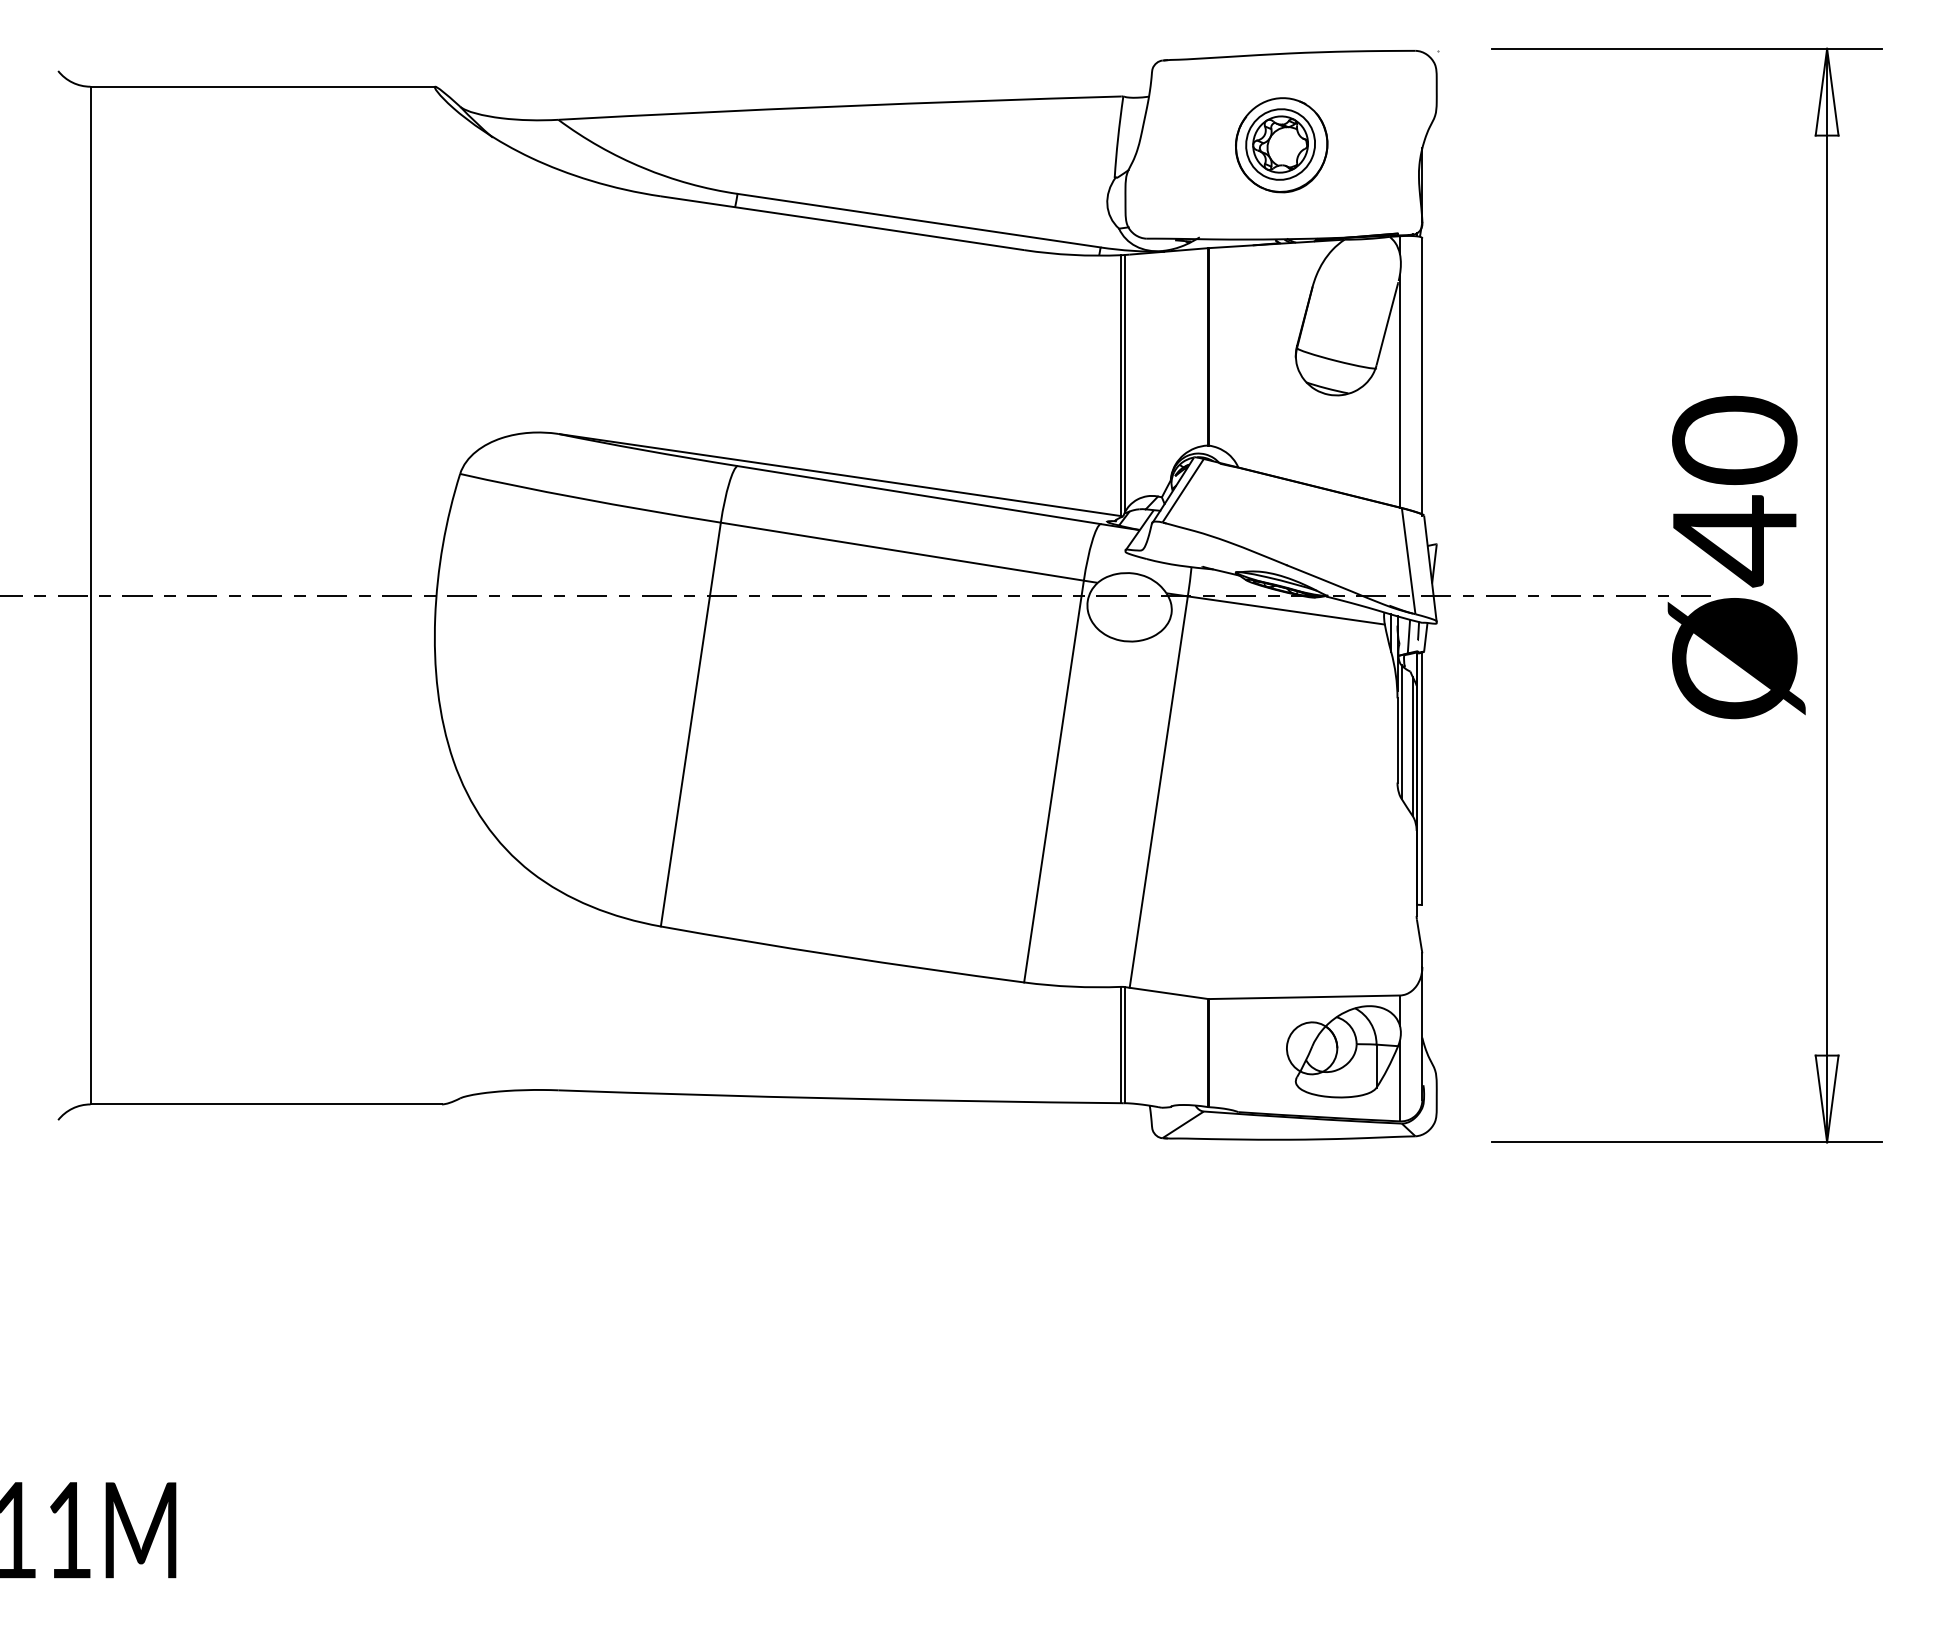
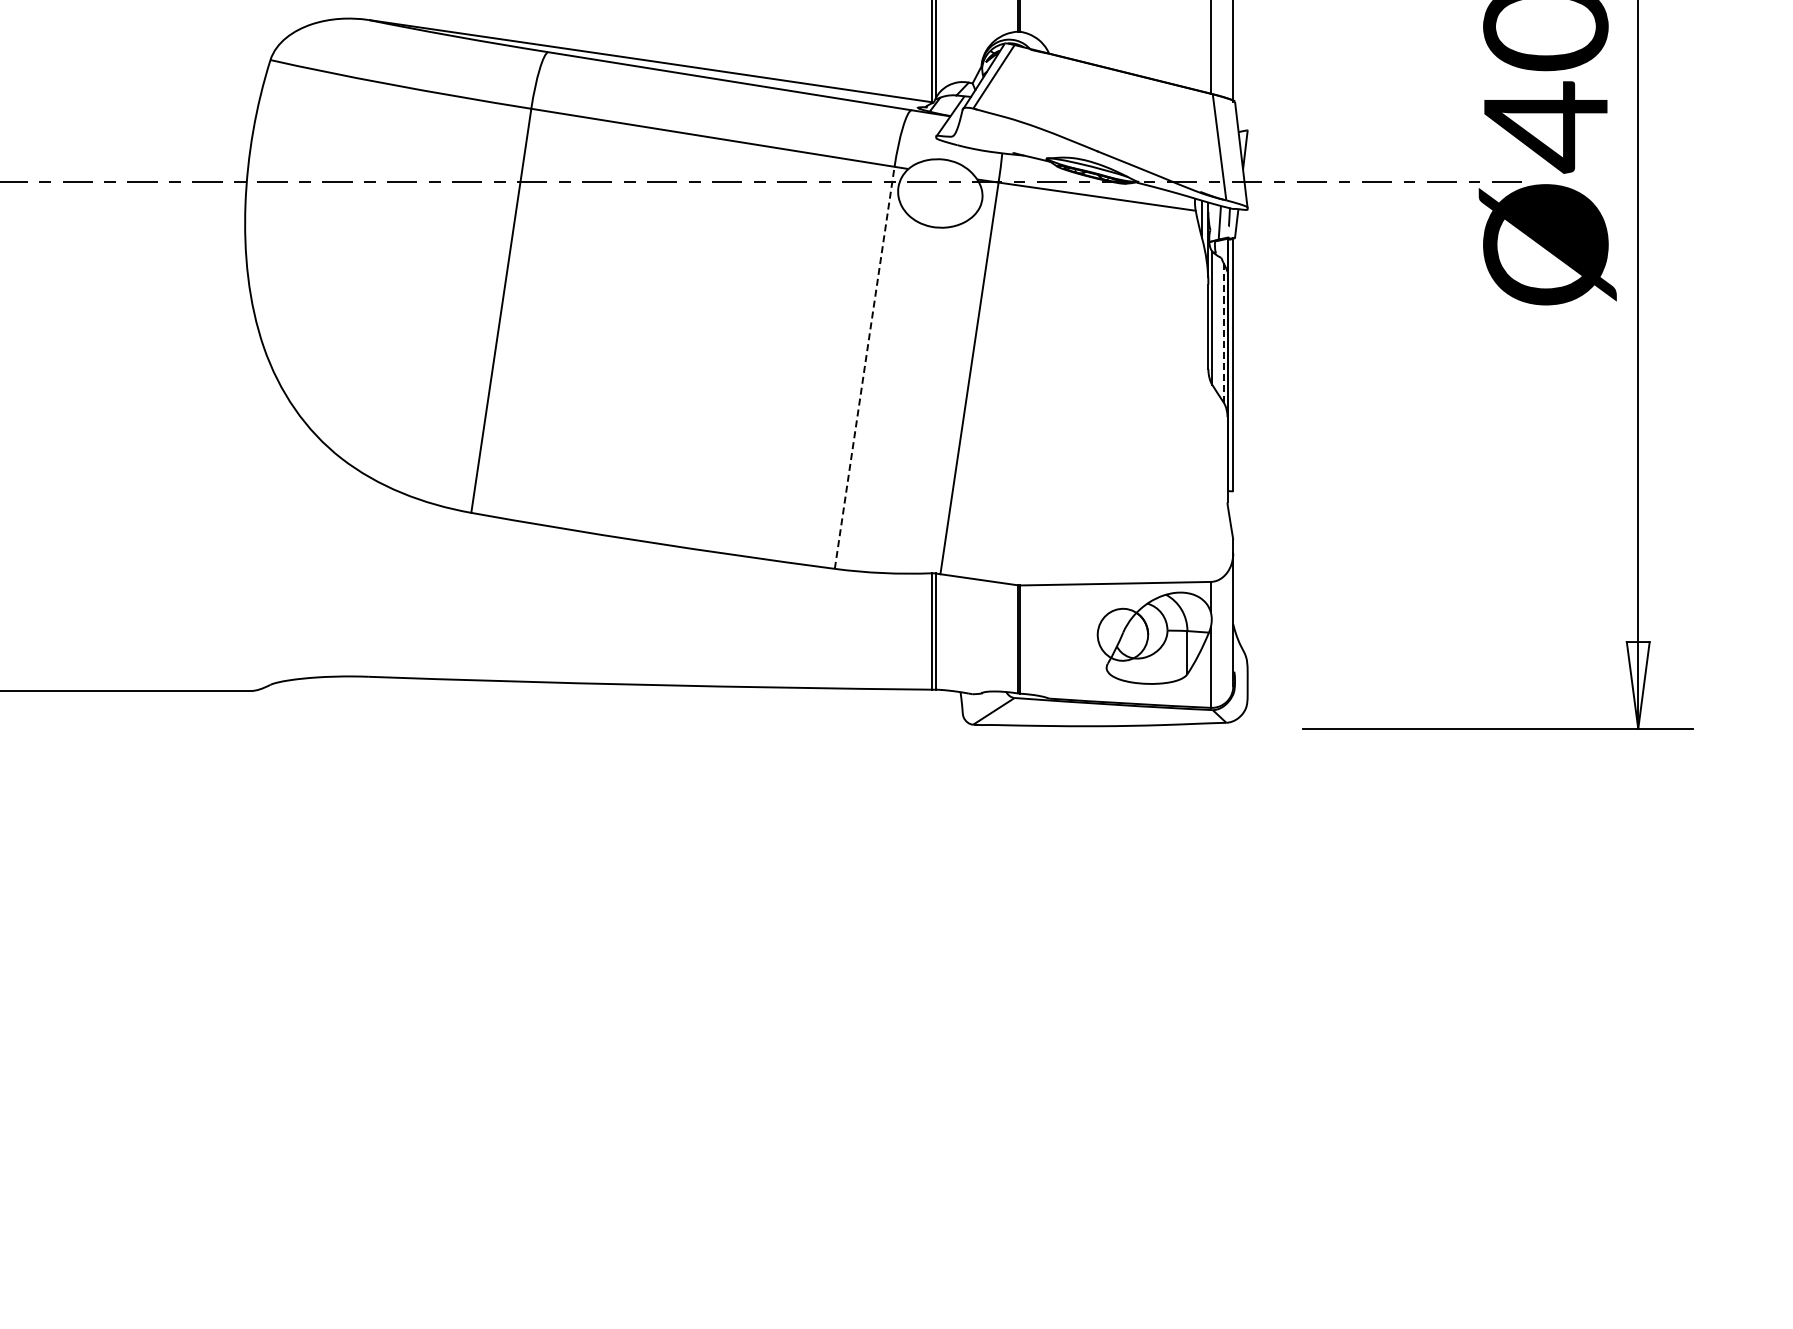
line: (1412, 746) -> (1223, 332), solid -> dashed
line: (1054, 781) -> (865, 367), solid -> dashed

